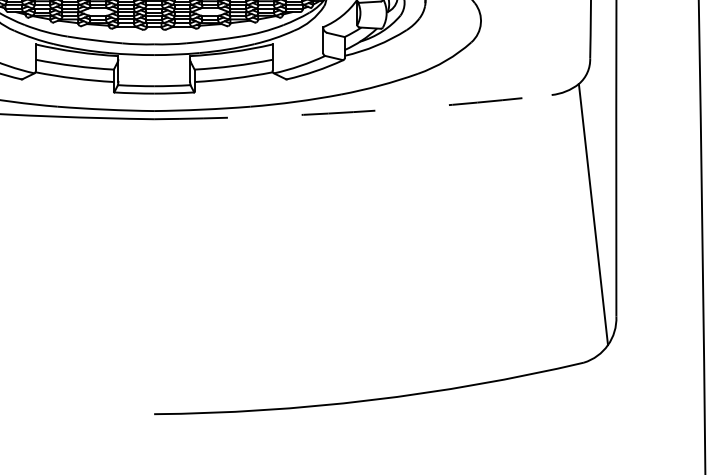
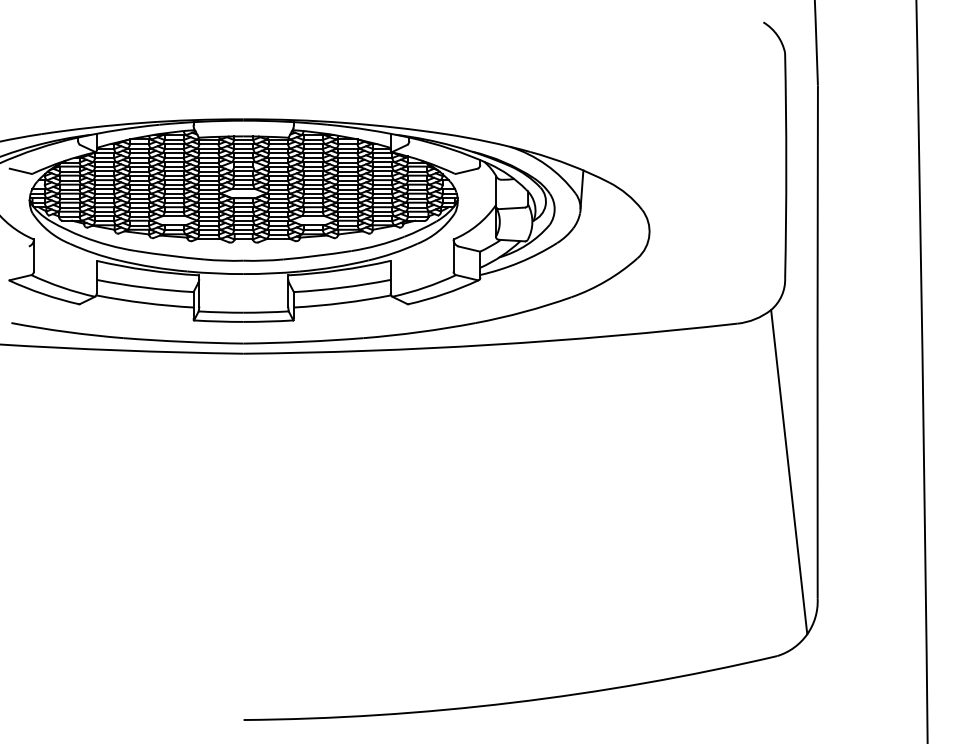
arc: (352, 111) -> (490, 344), dashed -> solid

